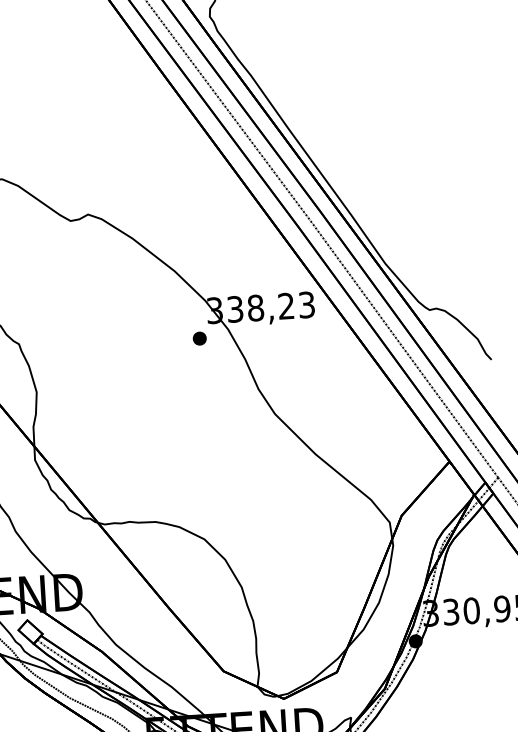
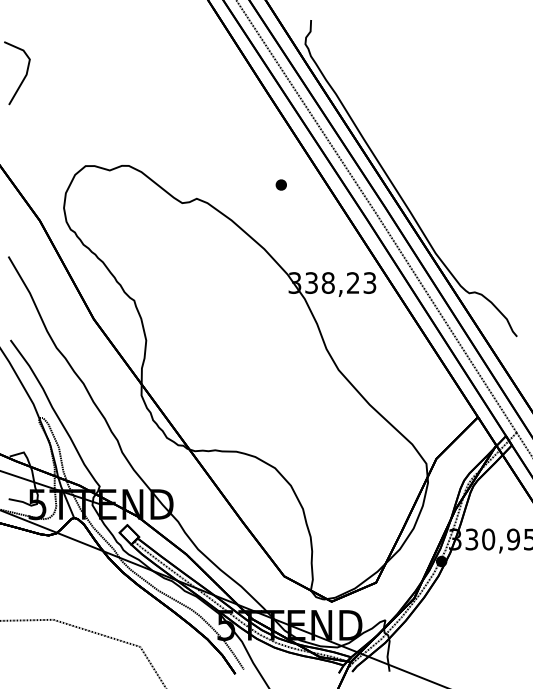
part: (198, 338) -> (280, 184), moved

